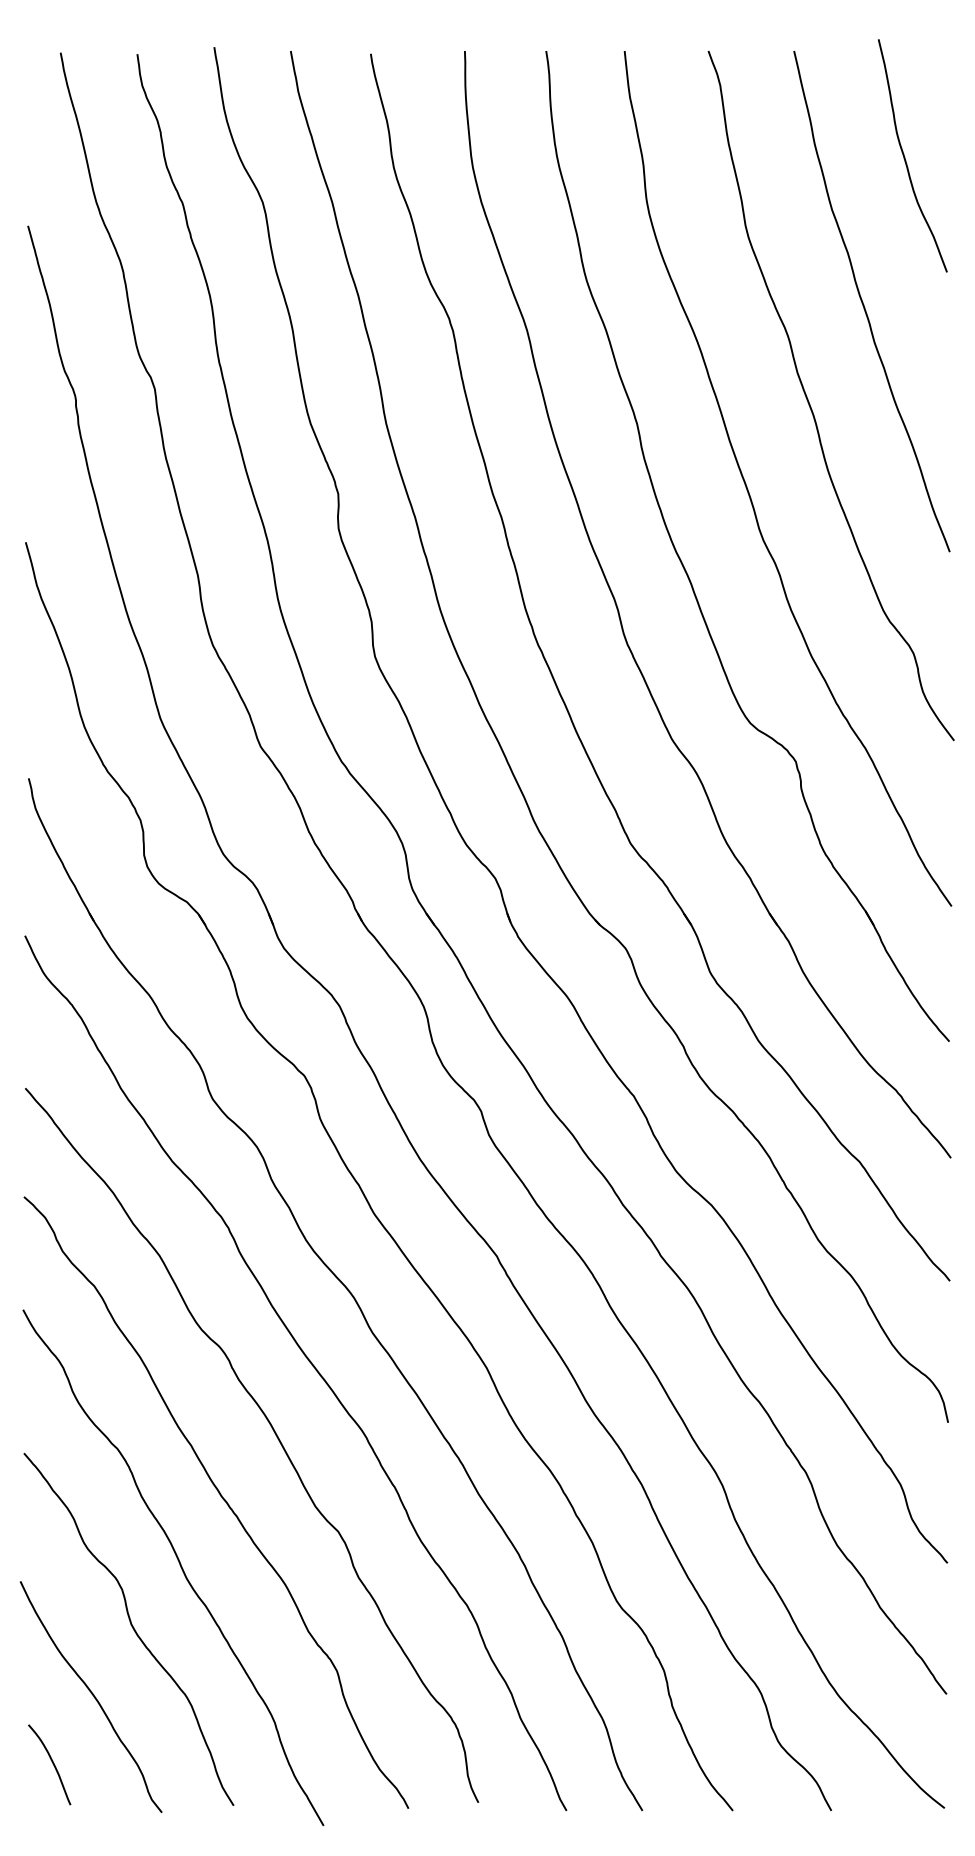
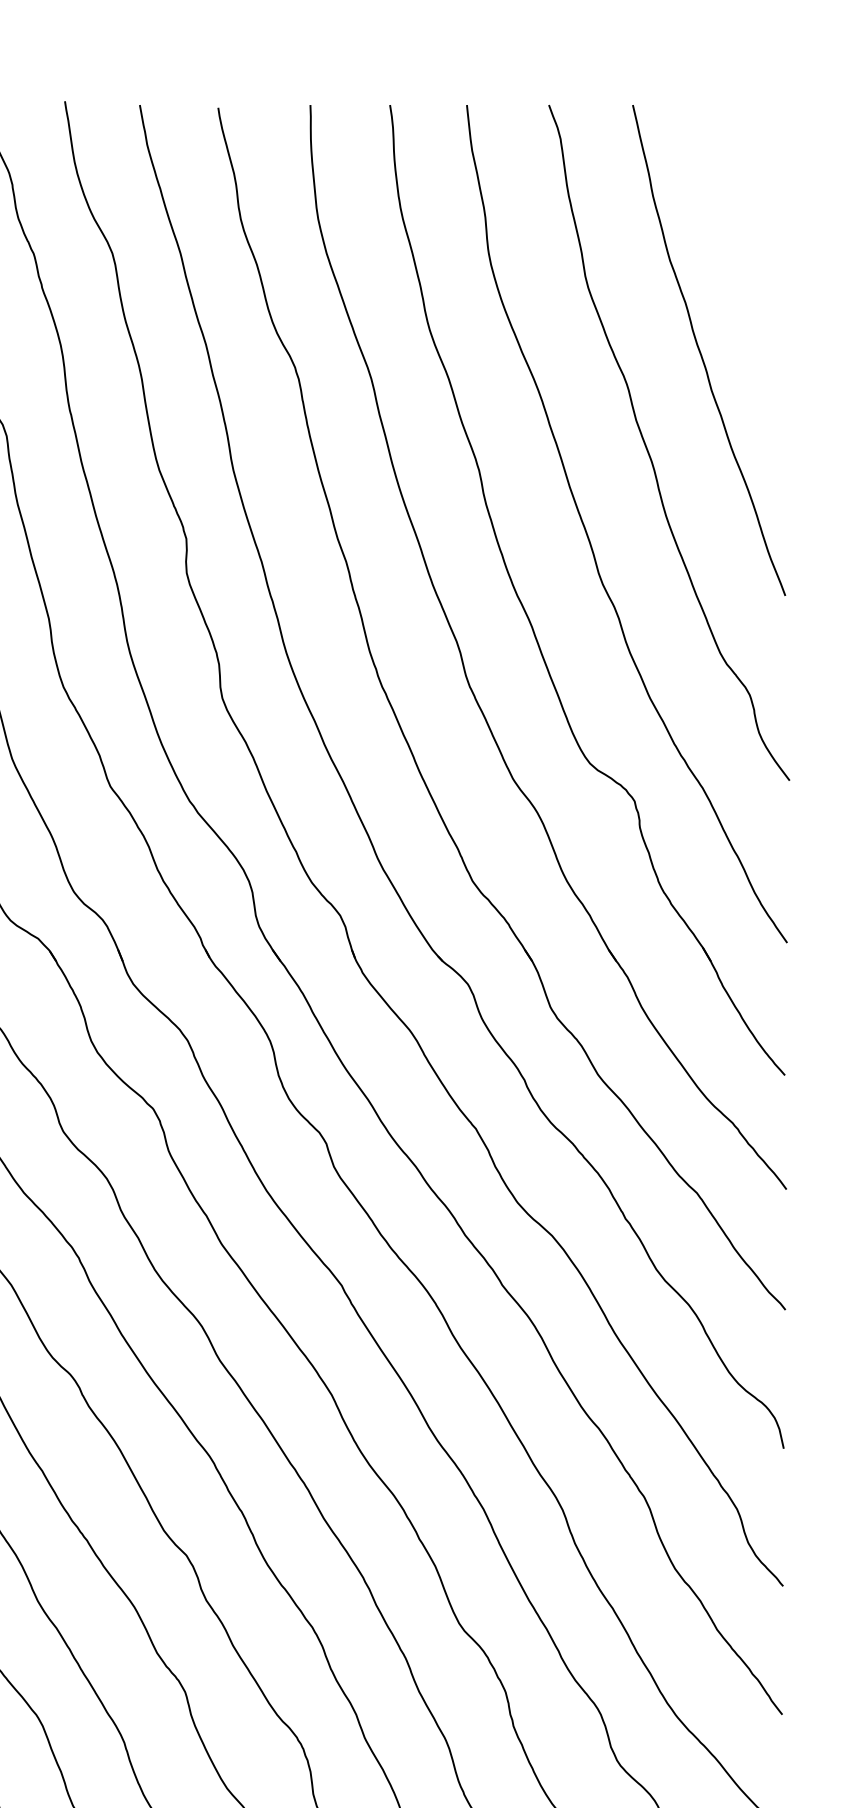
curve: (905, 157) -> (741, 209), removed

